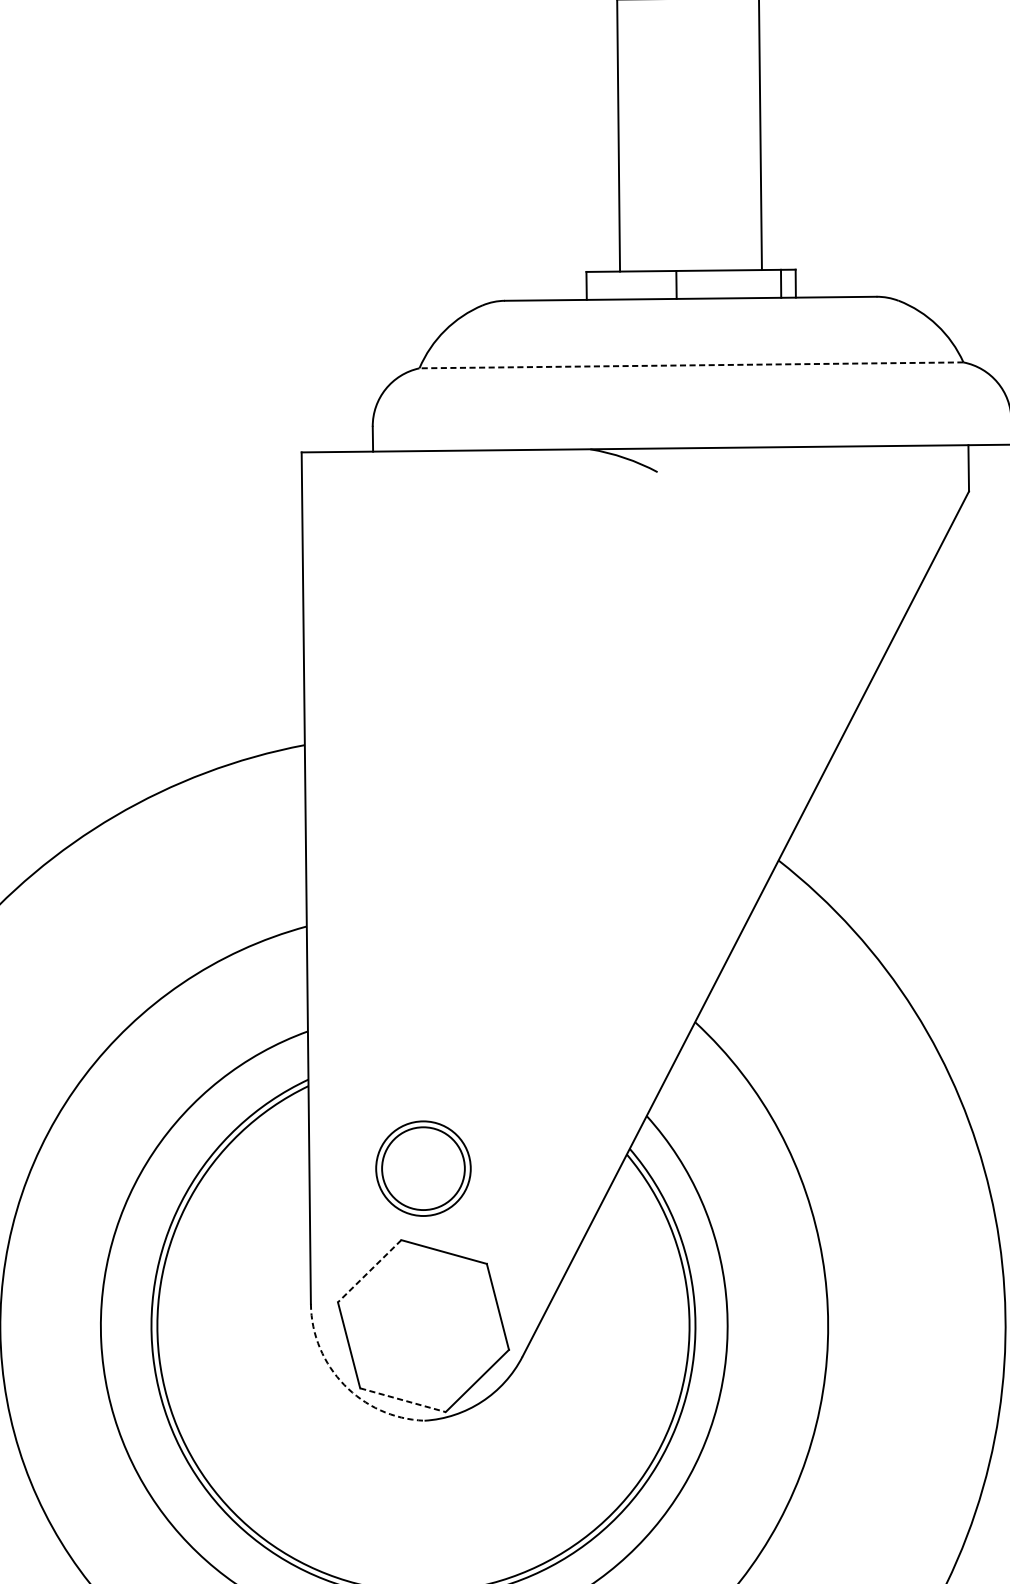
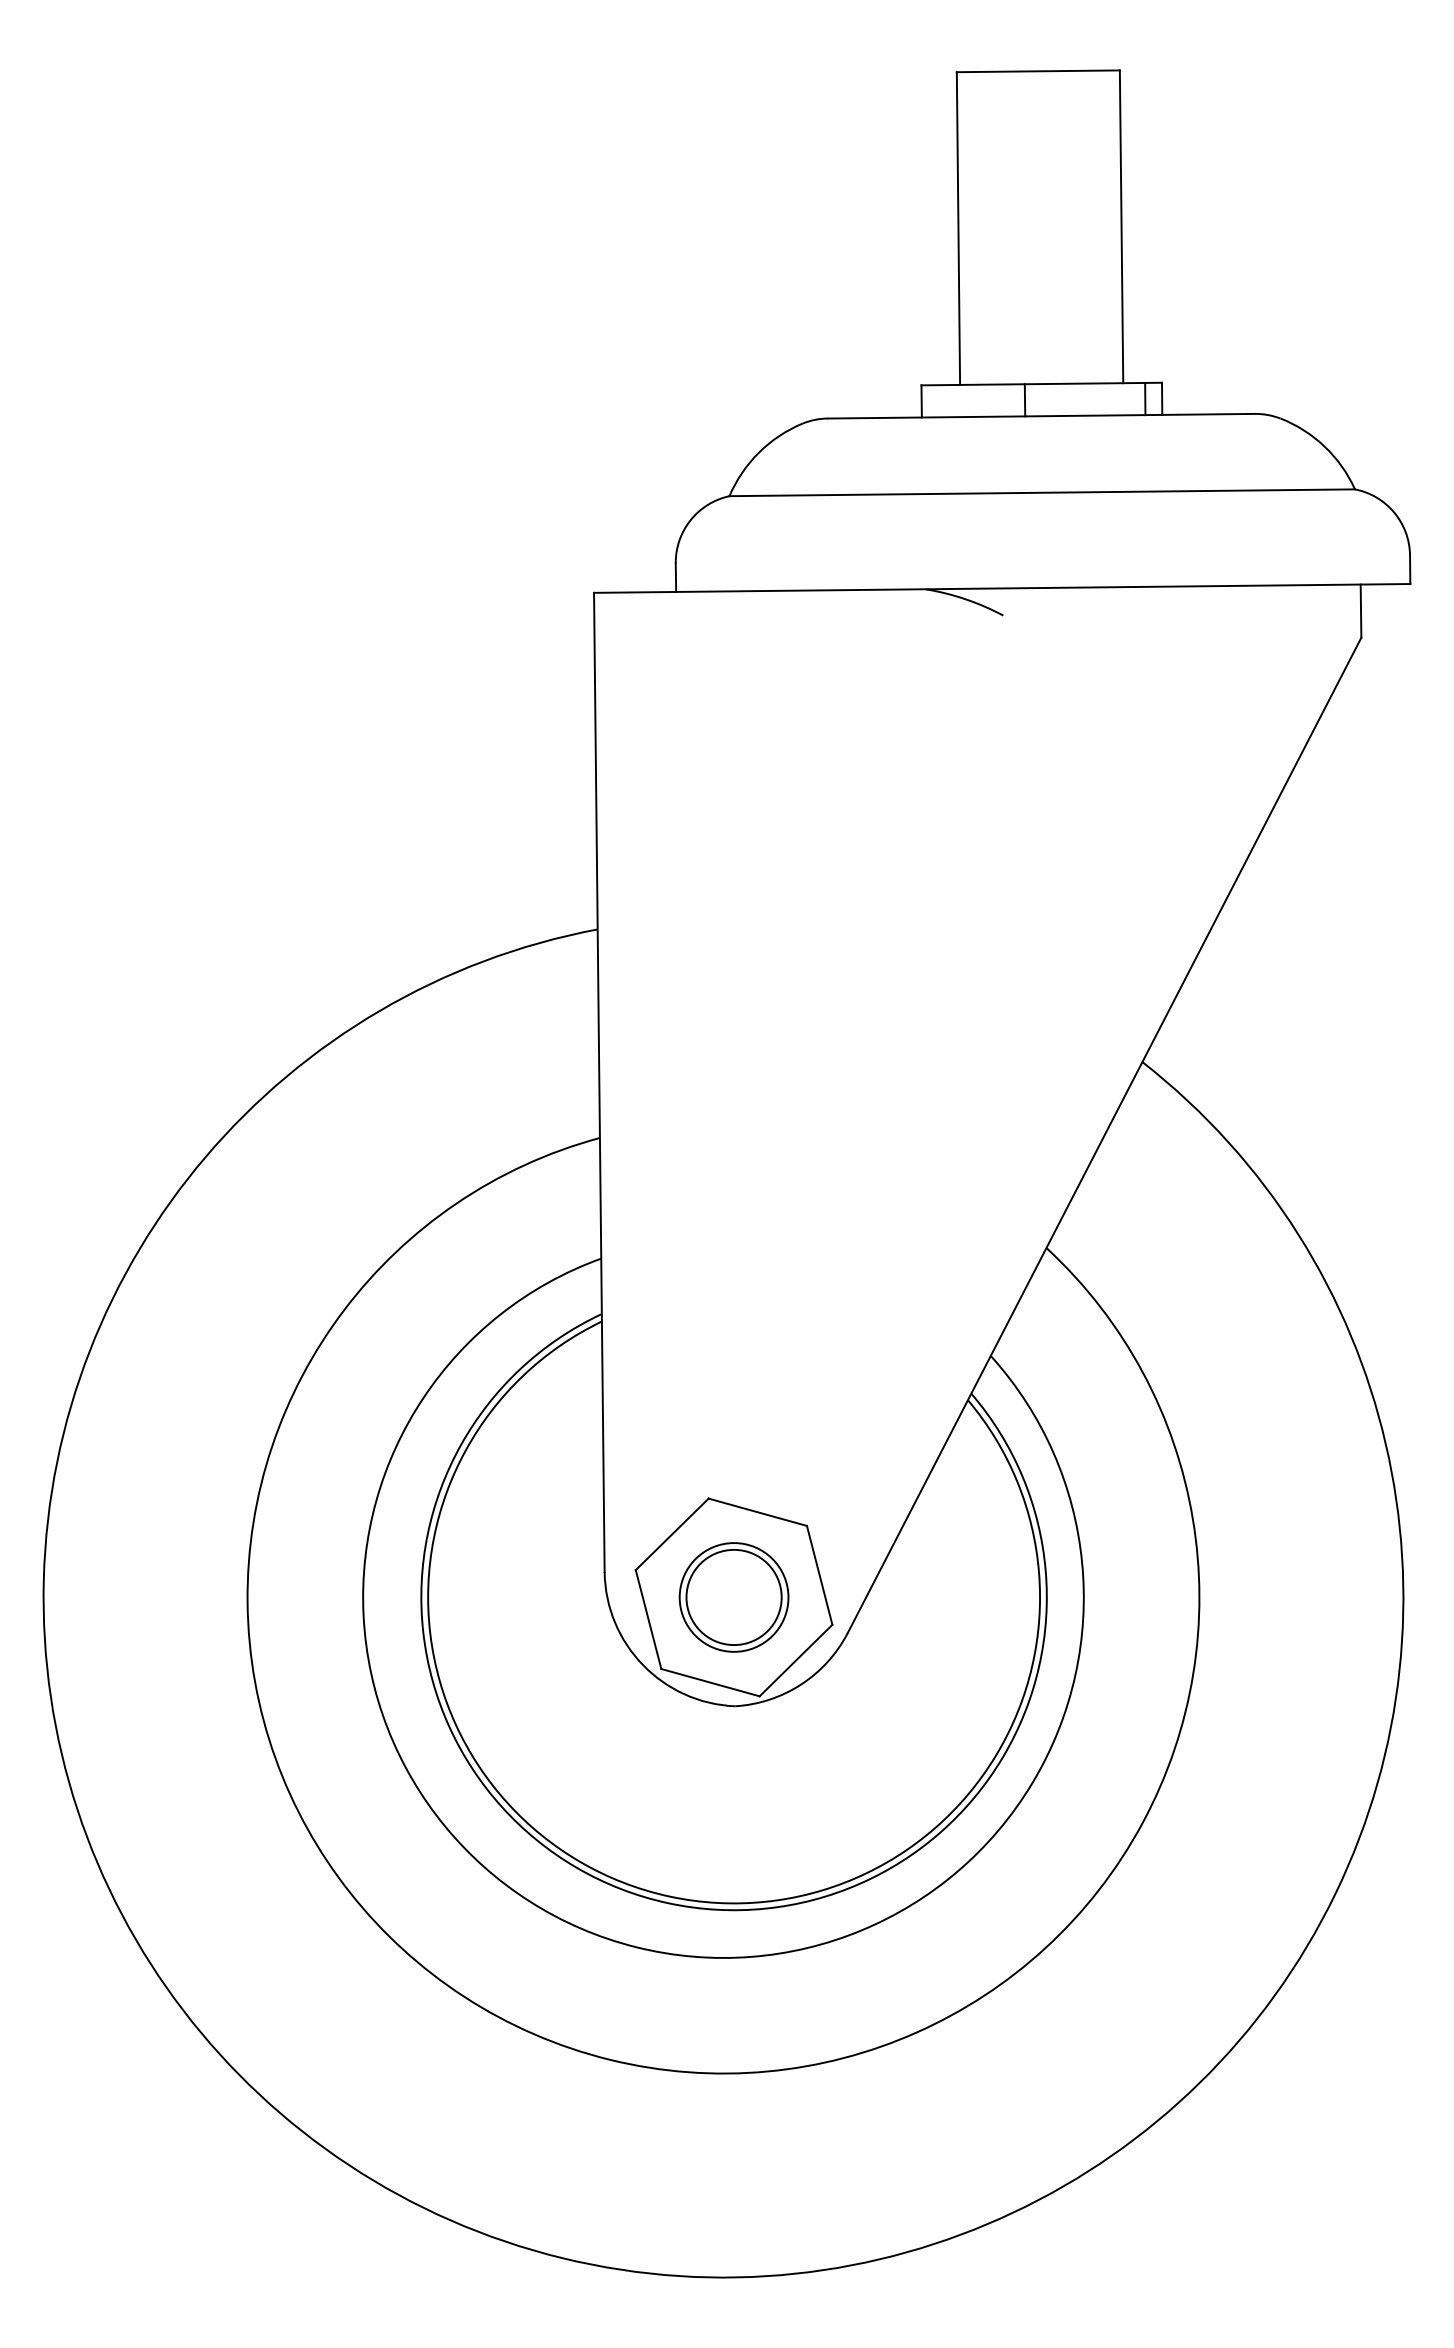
line: (691, 365) -> (1042, 492), dashed -> solid
part: (422, 1168) -> (733, 1597), moved
line: (369, 1271) -> (671, 1534), dashed -> solid
arc: (344, 1385) -> (643, 1665), dashed -> solid
line: (402, 1400) -> (710, 1682), dashed -> solid

